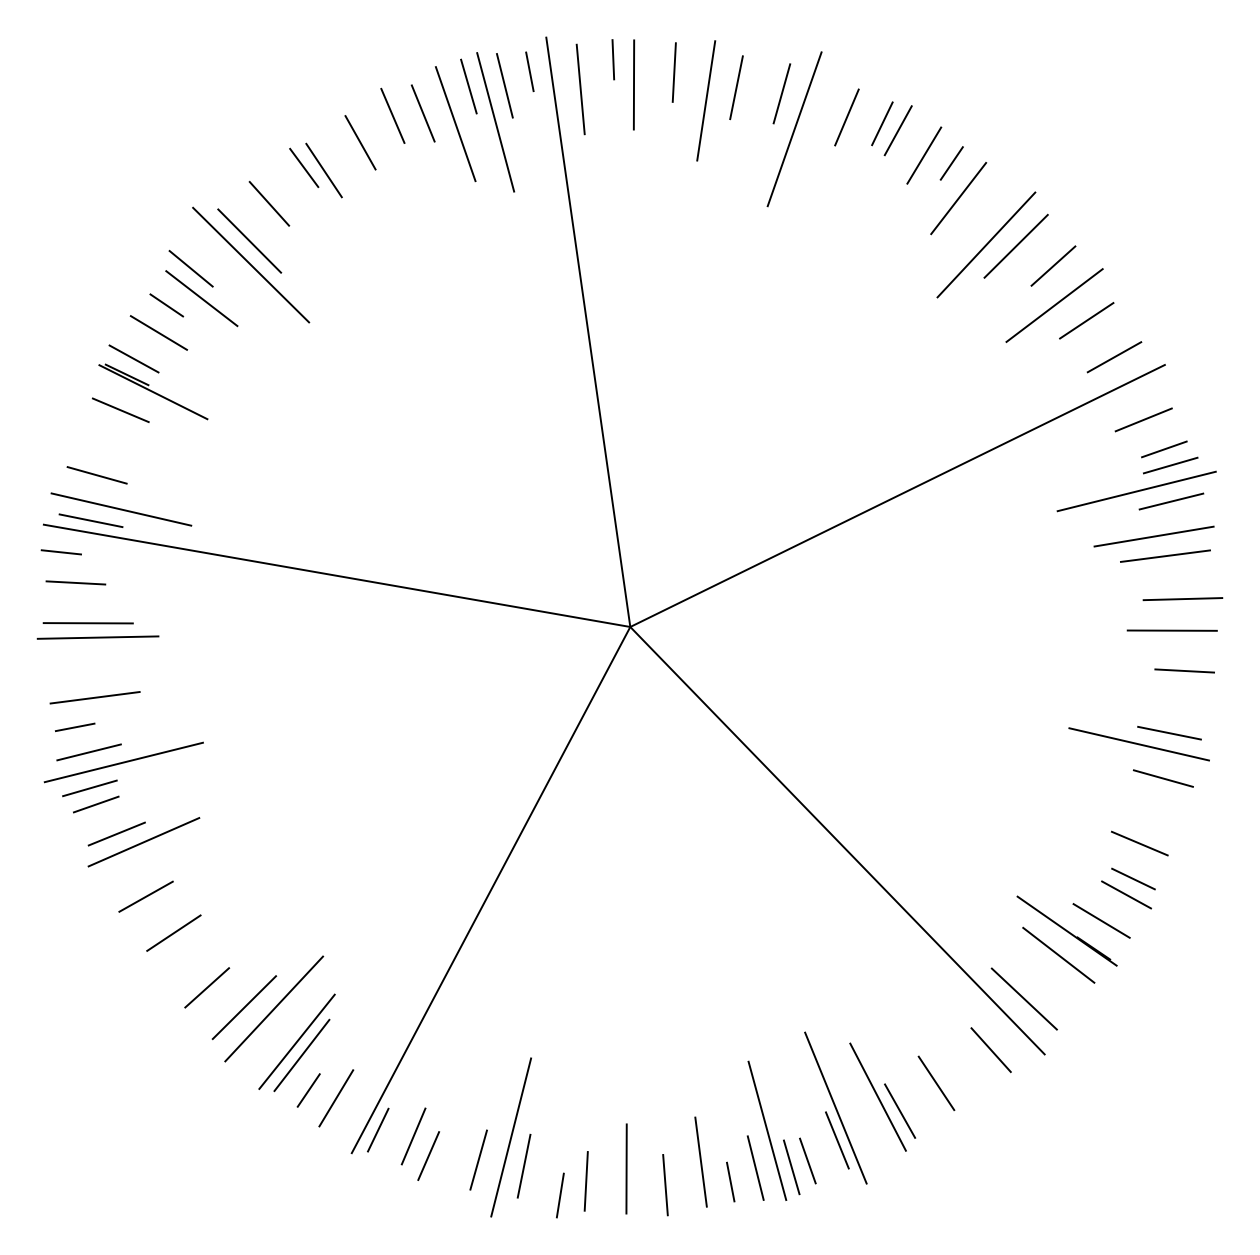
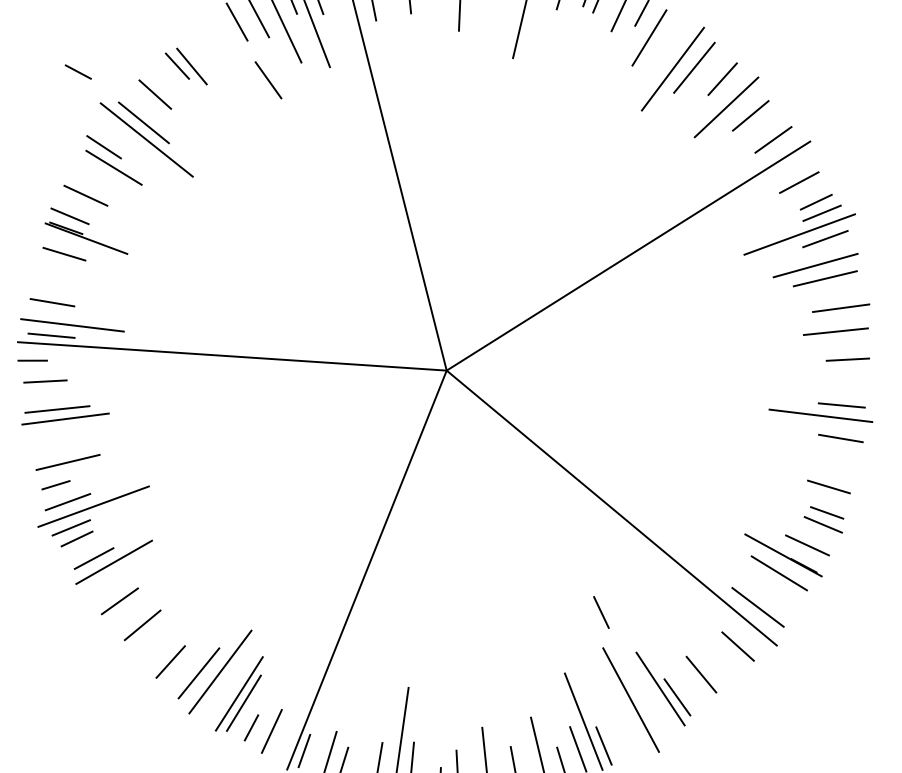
line: (360, 142) -> (268, 80), moved
line: (166, 305) -> (78, 72), moved
line: (836, 1140) -> (634, 723), removed
line: (807, 1160) -> (601, 612), moved

